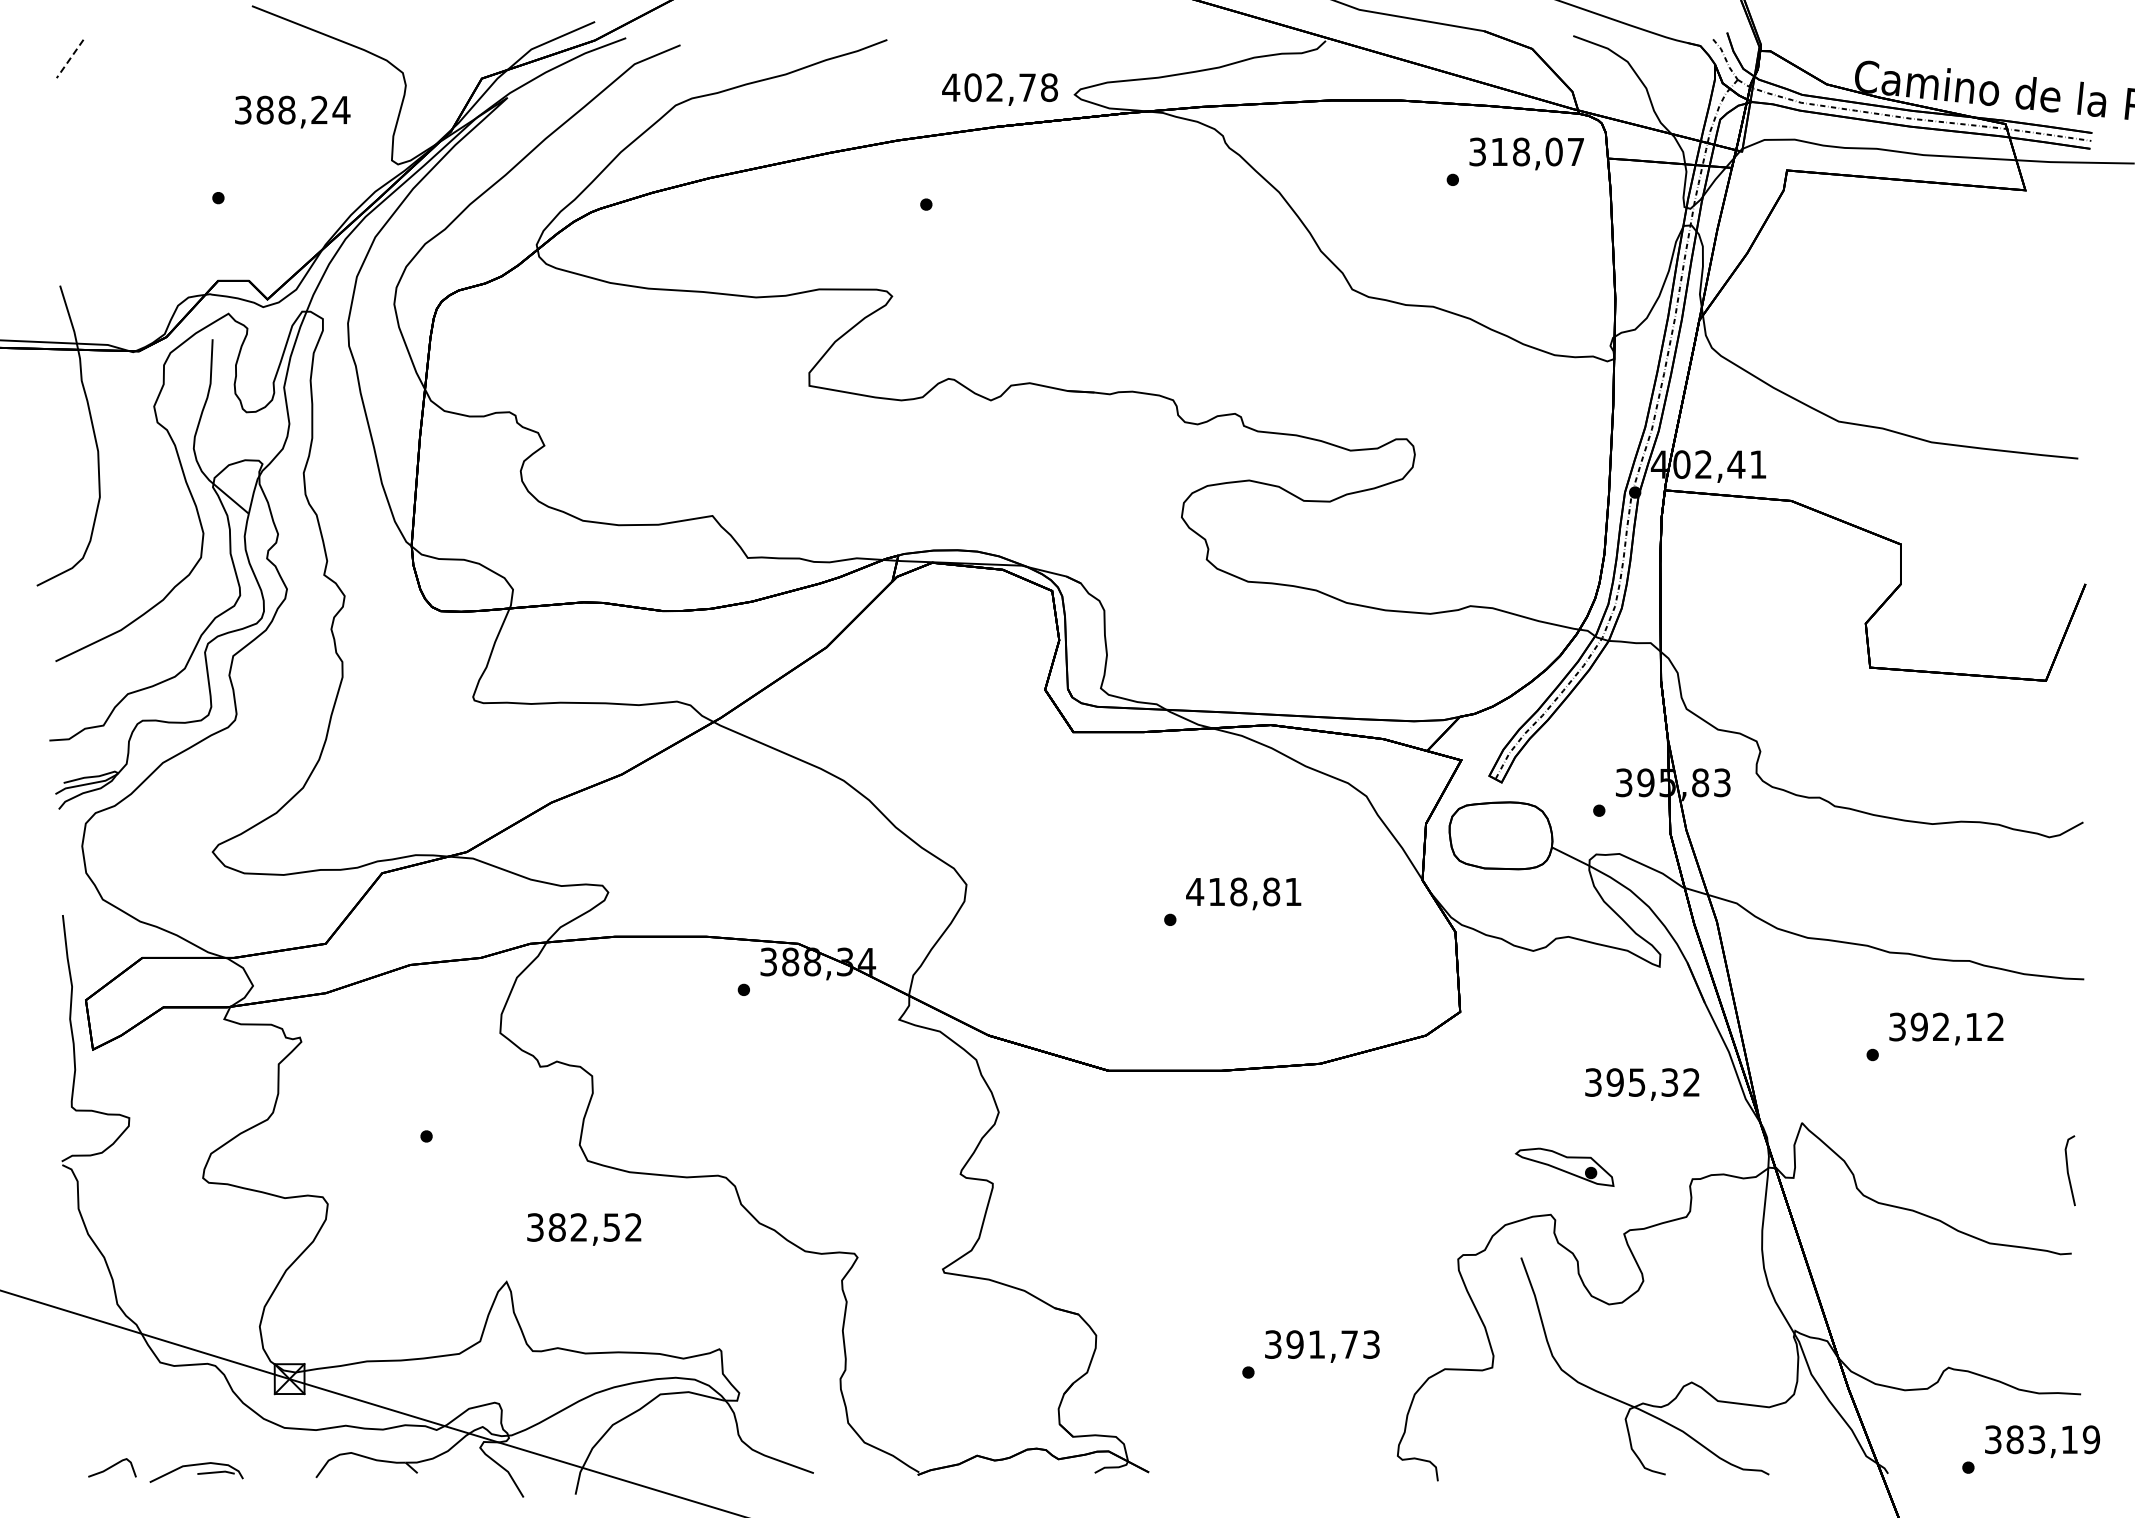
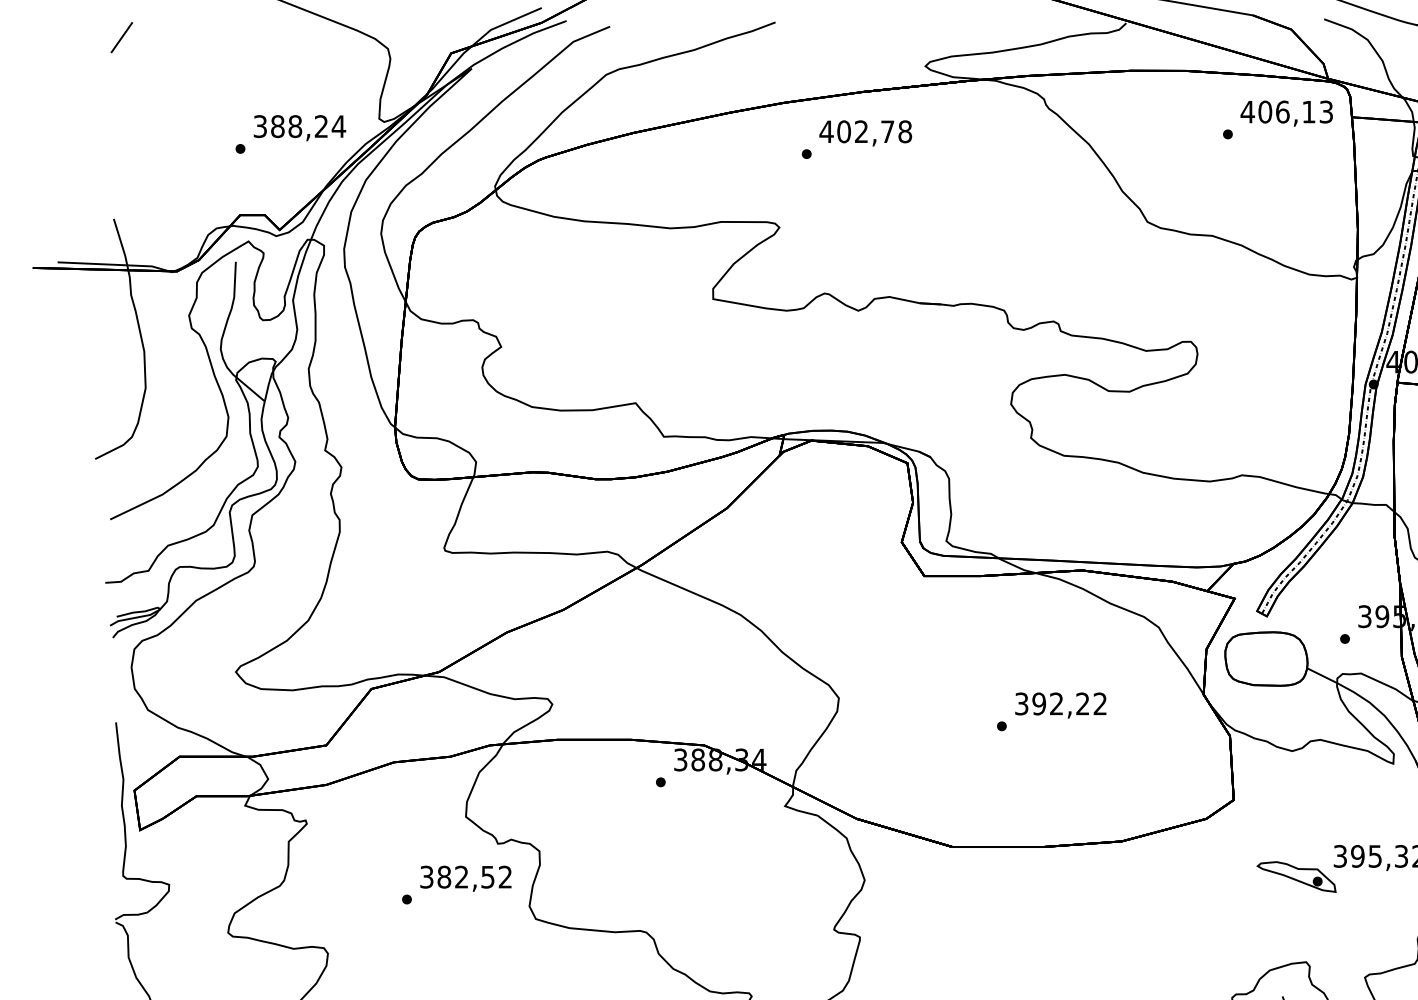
line: (69, 59) -> (121, 38), dashed -> solid
text: (999, 89) -> (865, 133), moved
text: (292, 111) -> (299, 127), moved
text: (1526, 151) -> (1286, 111), 318,07 -> 406,13
text: (1243, 891) -> (1060, 703), 418,81 -> 392,22
part: (1564, 1166) -> (1296, 876), moved
text: (584, 1229) -> (466, 878), moved

